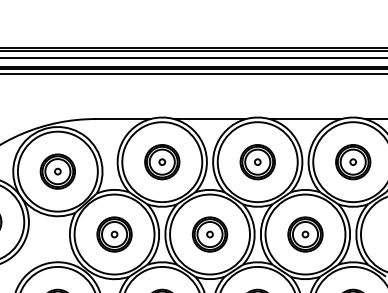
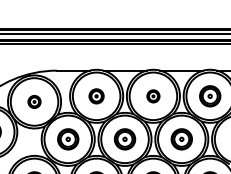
part: (162, 162) -> (96, 96), size x0.7
part: (257, 162) -> (153, 96), size x0.6
part: (57, 170) -> (34, 101), size x0.6

